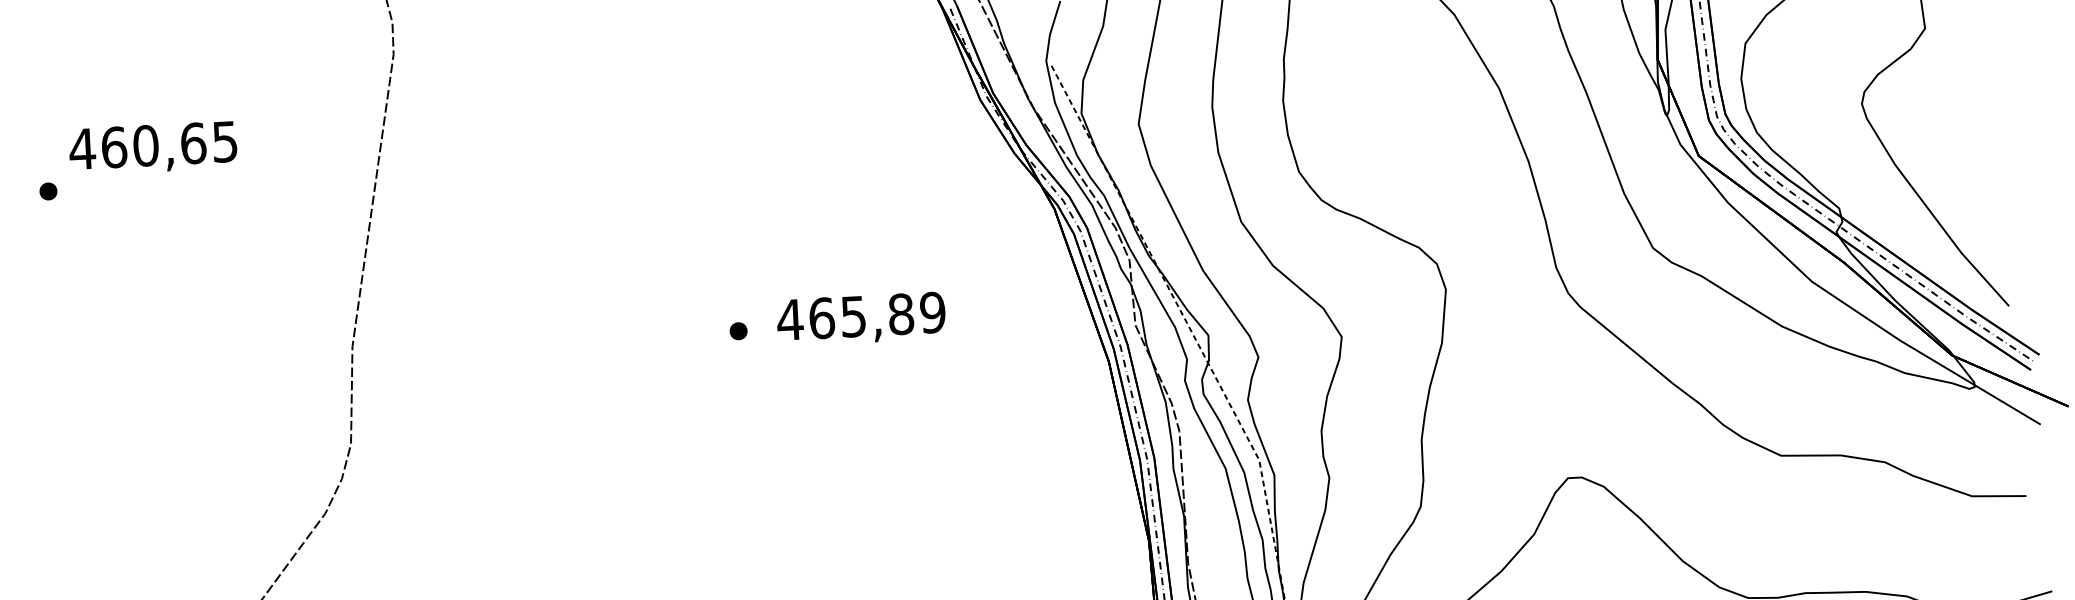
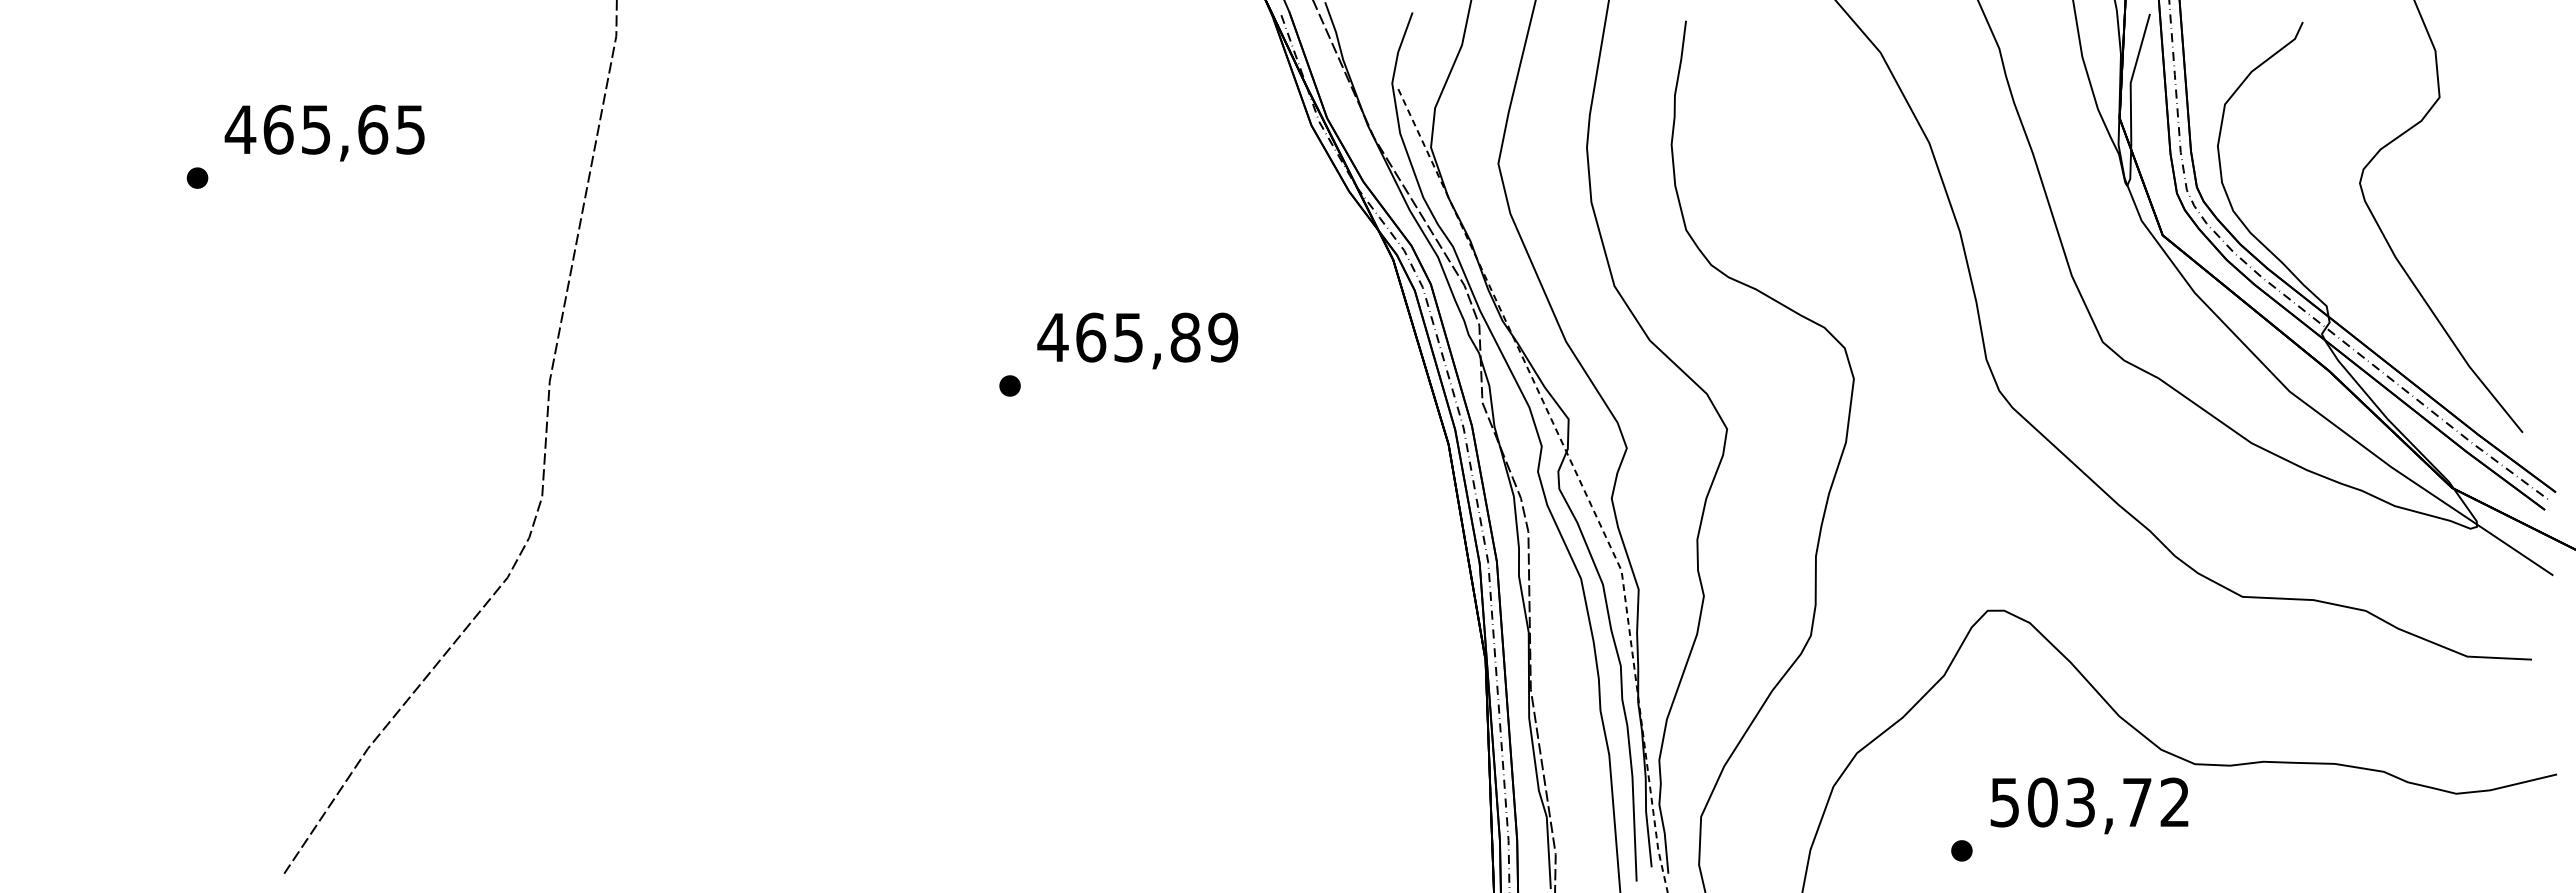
text: (146, 145) -> (316, 129), 460,65 -> 465,65
text: (861, 318) -> (1137, 340), moved

